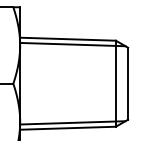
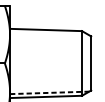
line: (72, 44) -> (49, 33), removed
line: (72, 122) -> (49, 92), solid -> dashed

